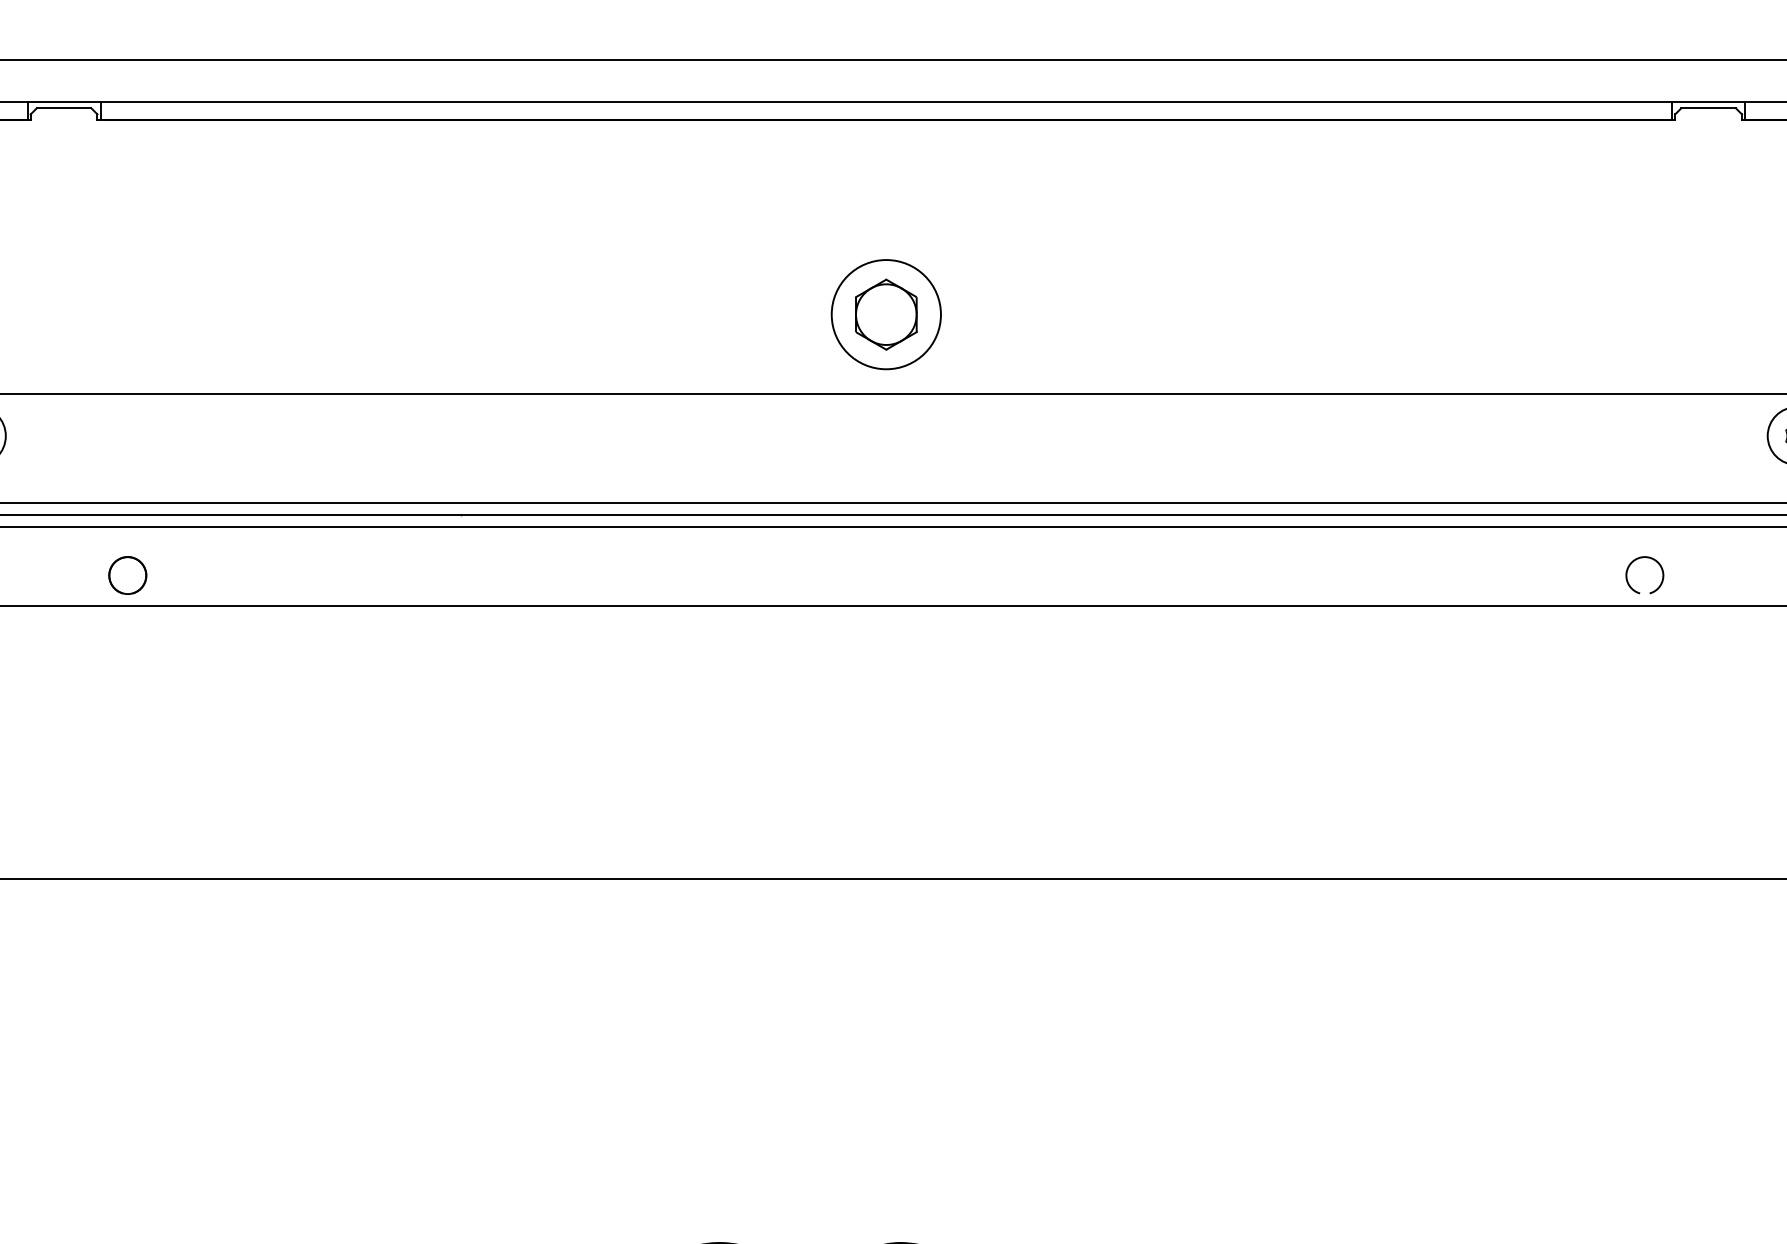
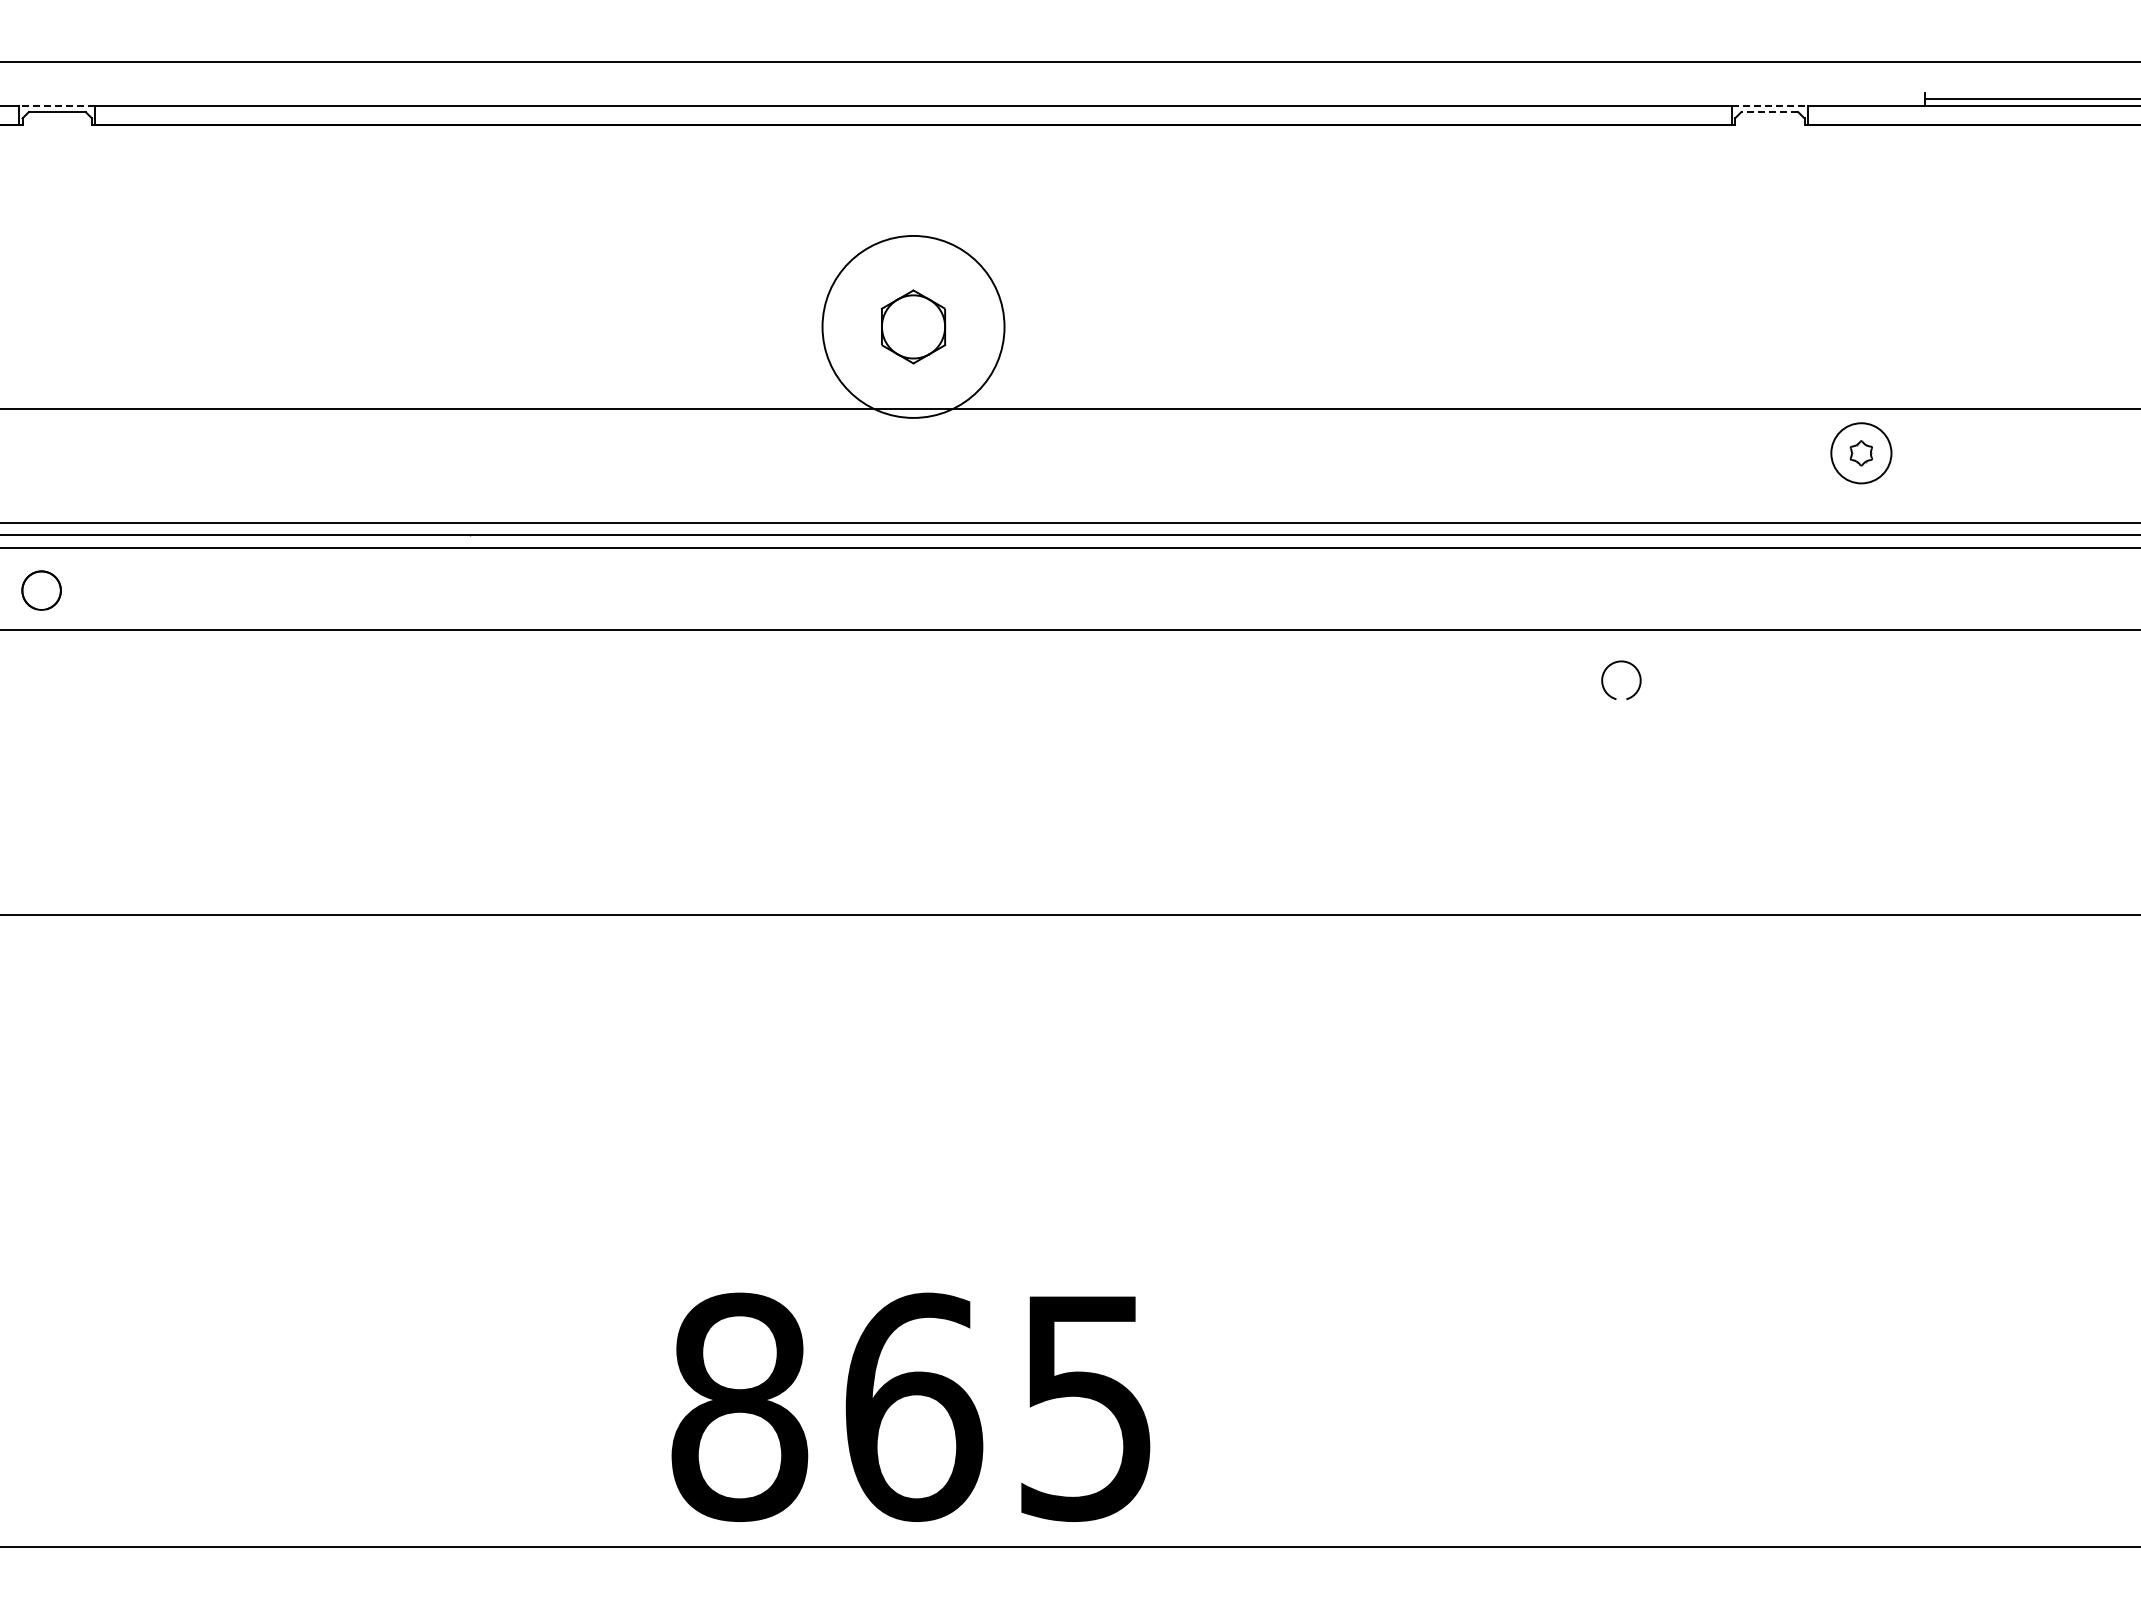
line: (64, 101) -> (57, 105), solid -> dashed
line: (1708, 101) -> (1769, 105), solid -> dashed
line: (1708, 108) -> (1769, 112), solid -> dashed
circle: (886, 314) -> (913, 326), size x1.6
arc: (1644, 558) -> (1621, 662), moved
circle: (127, 575) -> (41, 590), moved

